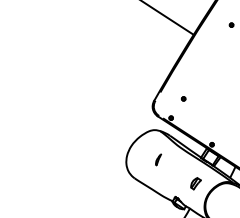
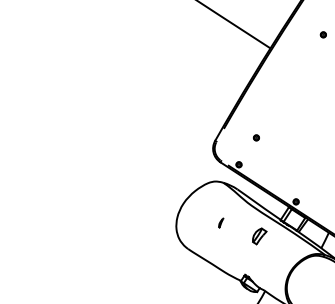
part: (157, 159) -> (220, 222), size x0.6
part: (195, 183) -> (259, 236), moved

